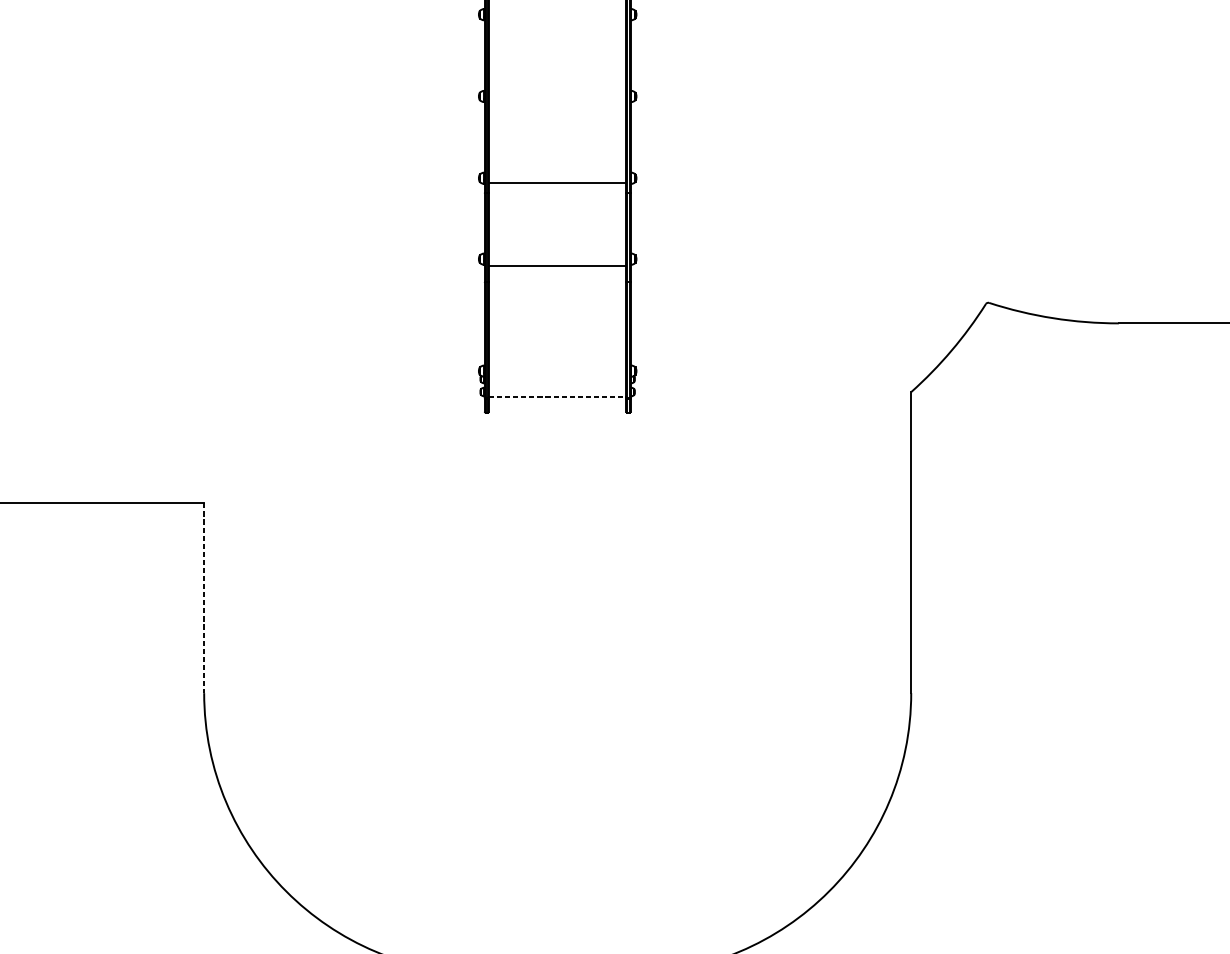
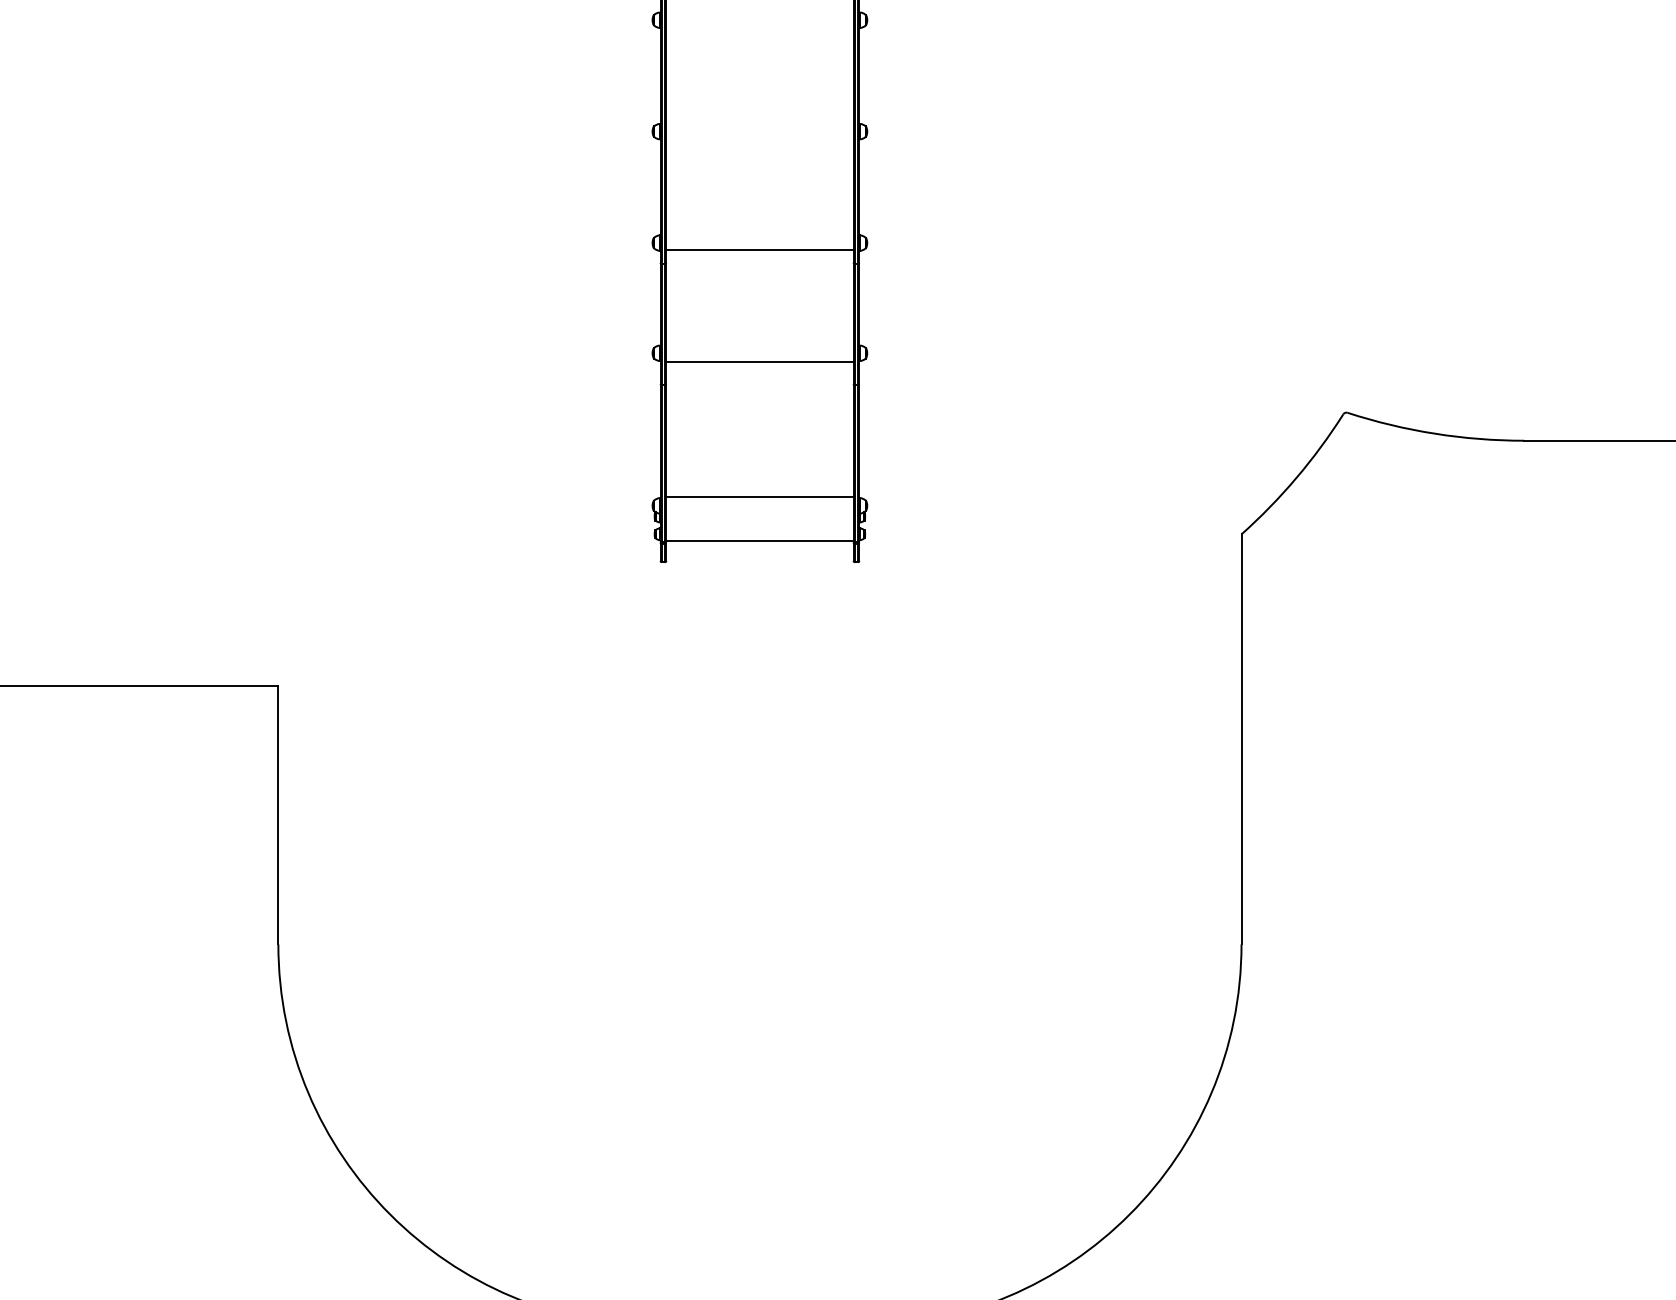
line: (557, 364) -> (759, 496), added
line: (557, 396) -> (759, 540), dashed -> solid
line: (204, 598) -> (278, 815), dashed -> solid

